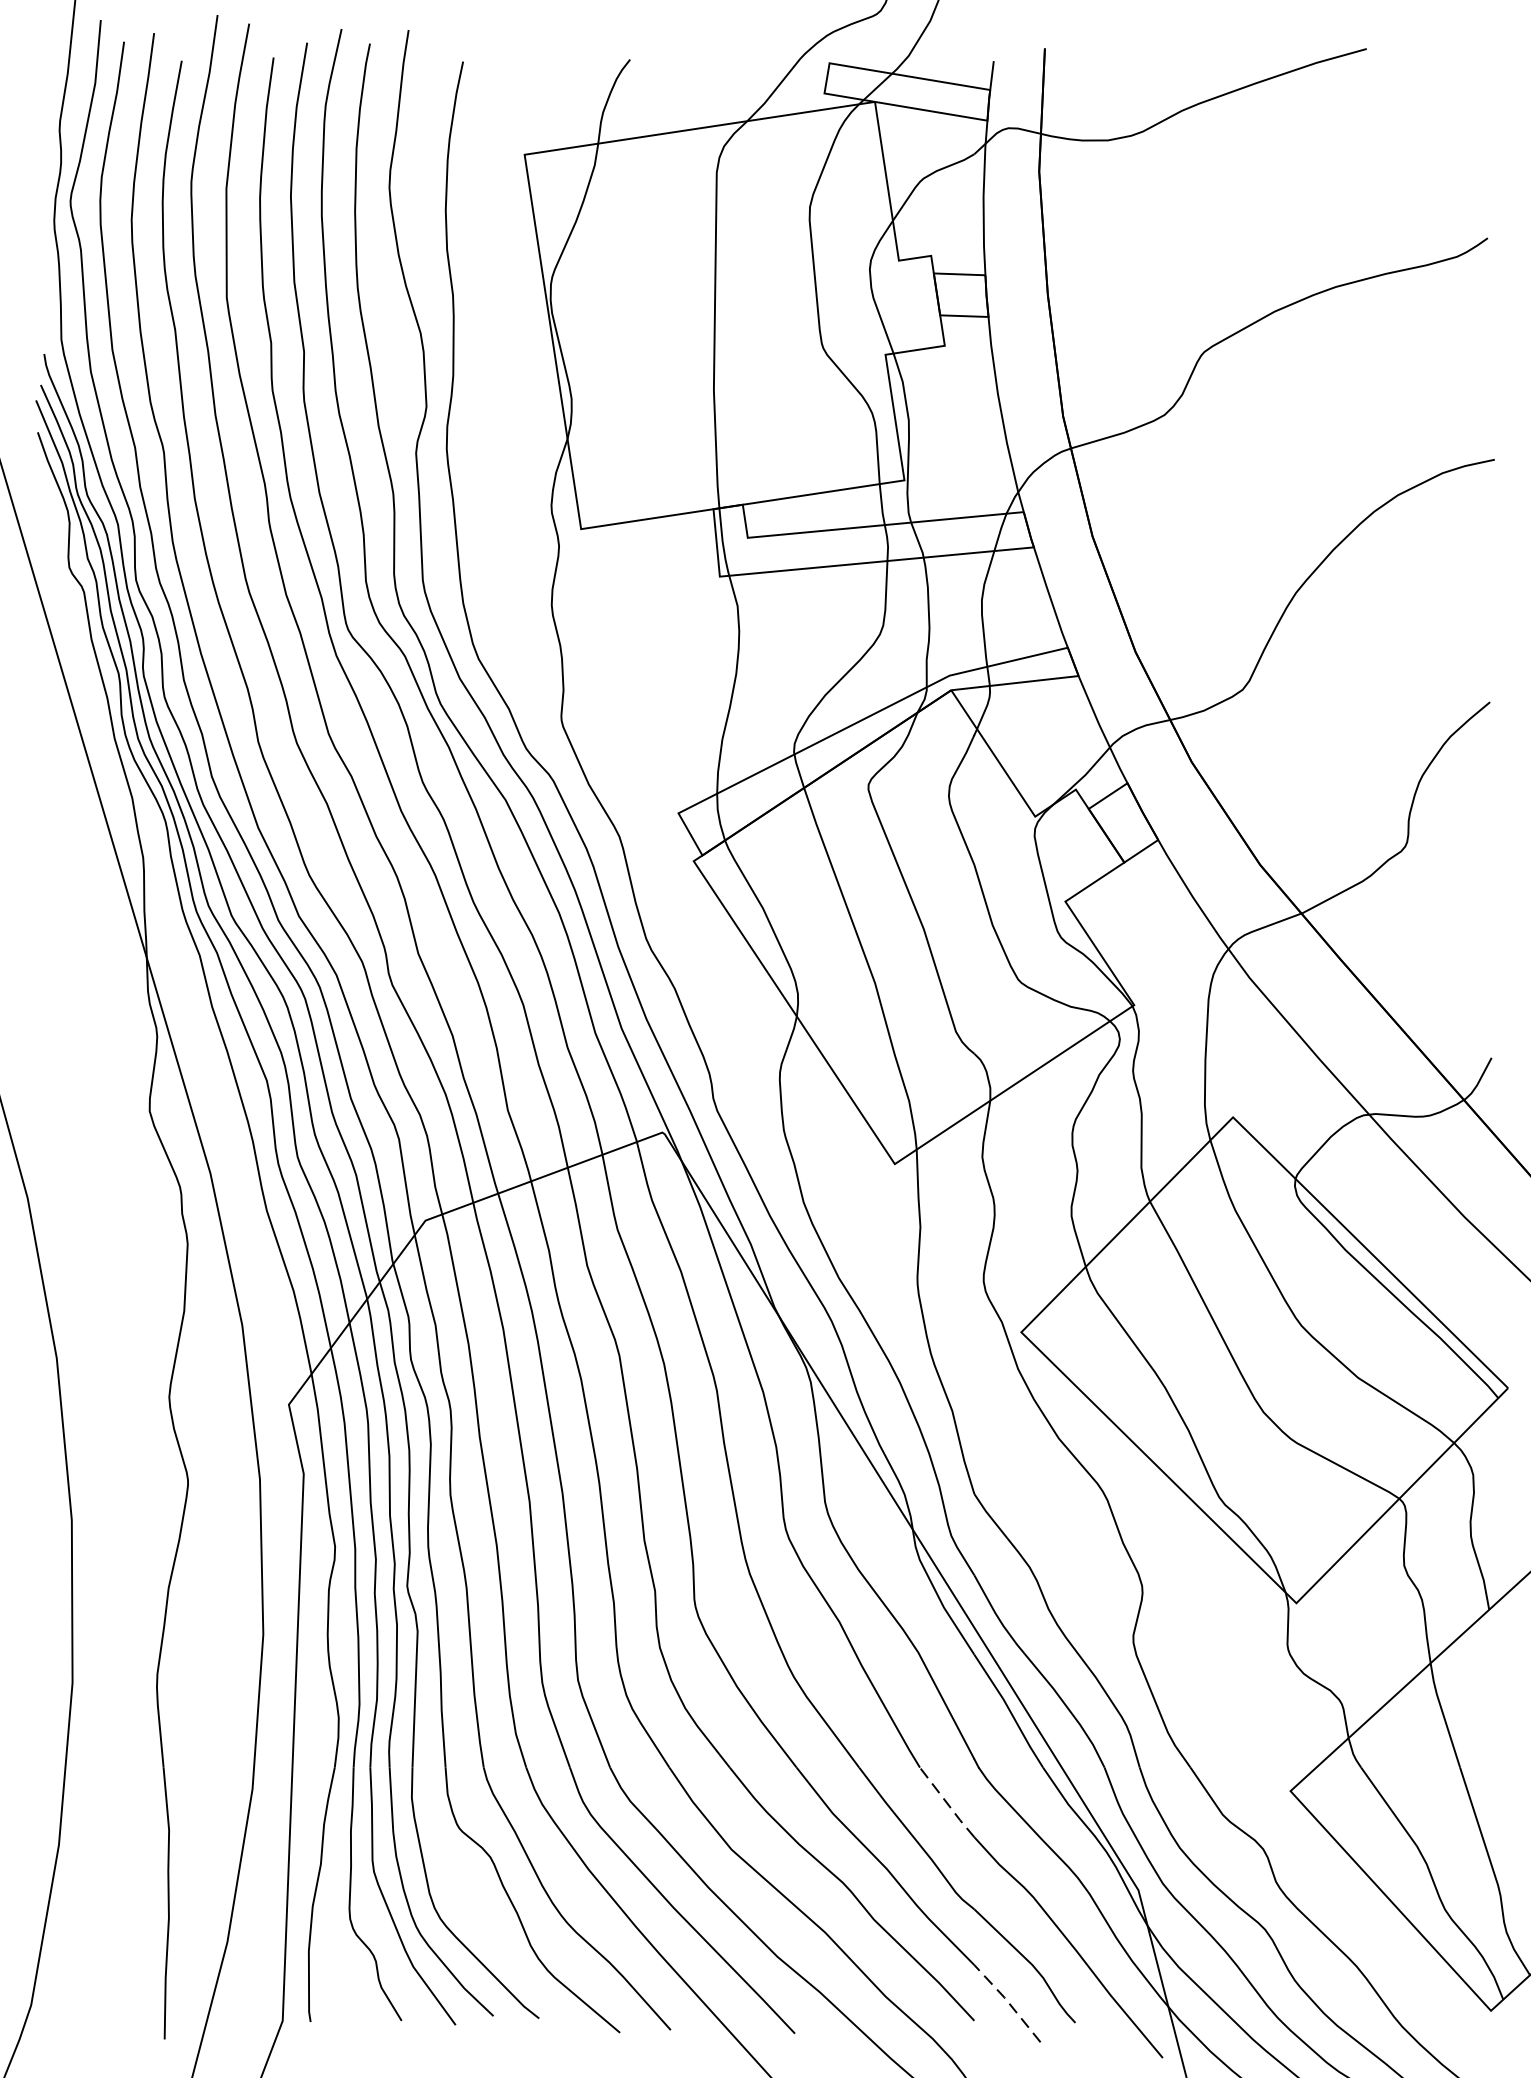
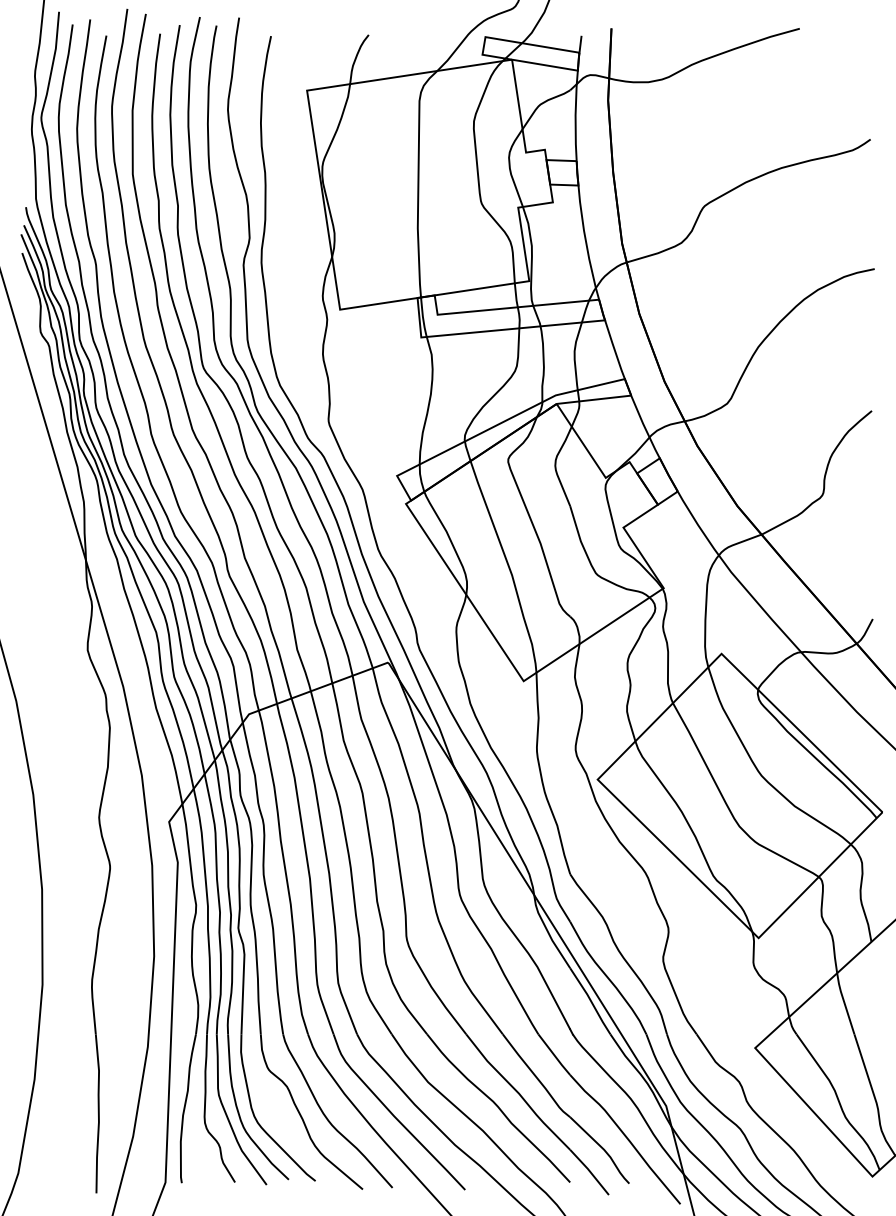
line: (947, 1802) -> (554, 1054), dashed -> solid
line: (1007, 2002) -> (589, 1171), dashed -> solid

